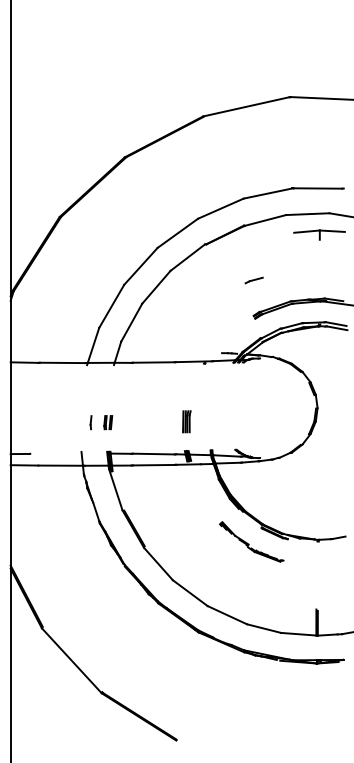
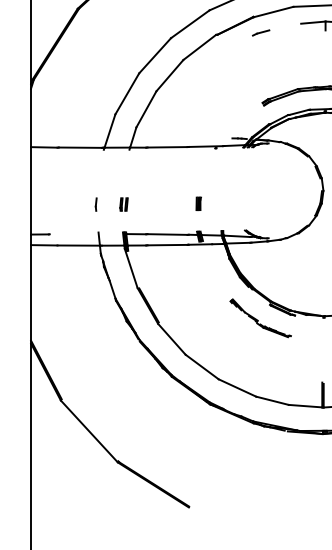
line: (253, 280) -> (260, 32), moved
part: (186, 421) -> (198, 203), size x0.62
line: (90, 422) -> (95, 204), moved

